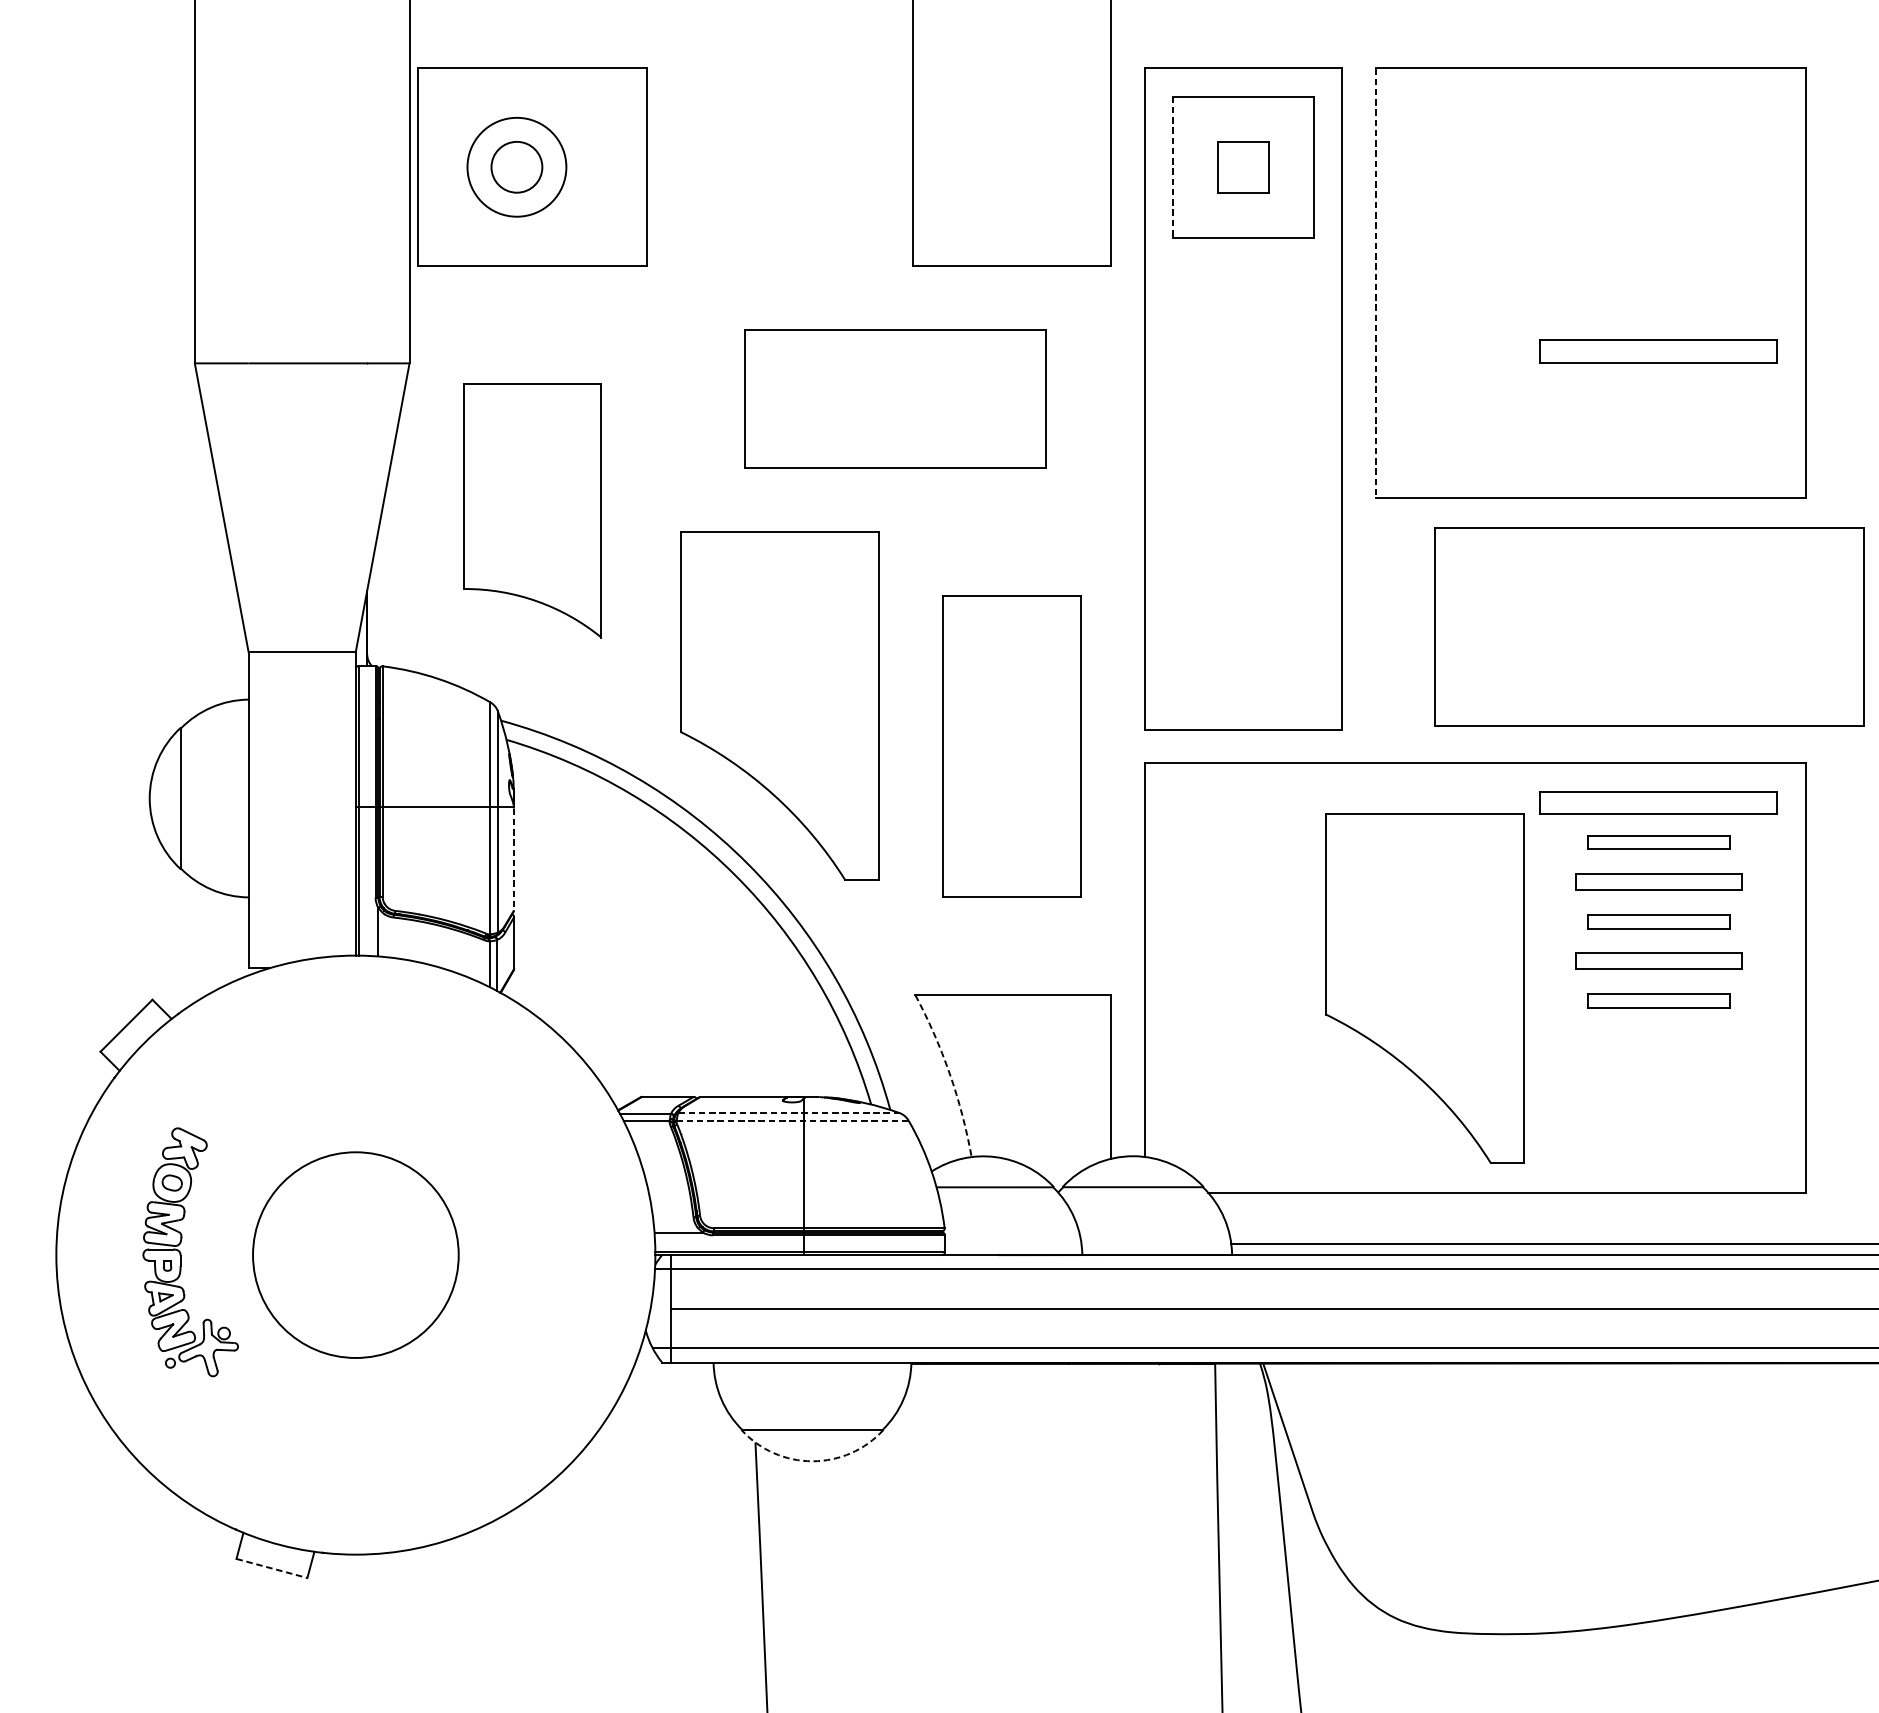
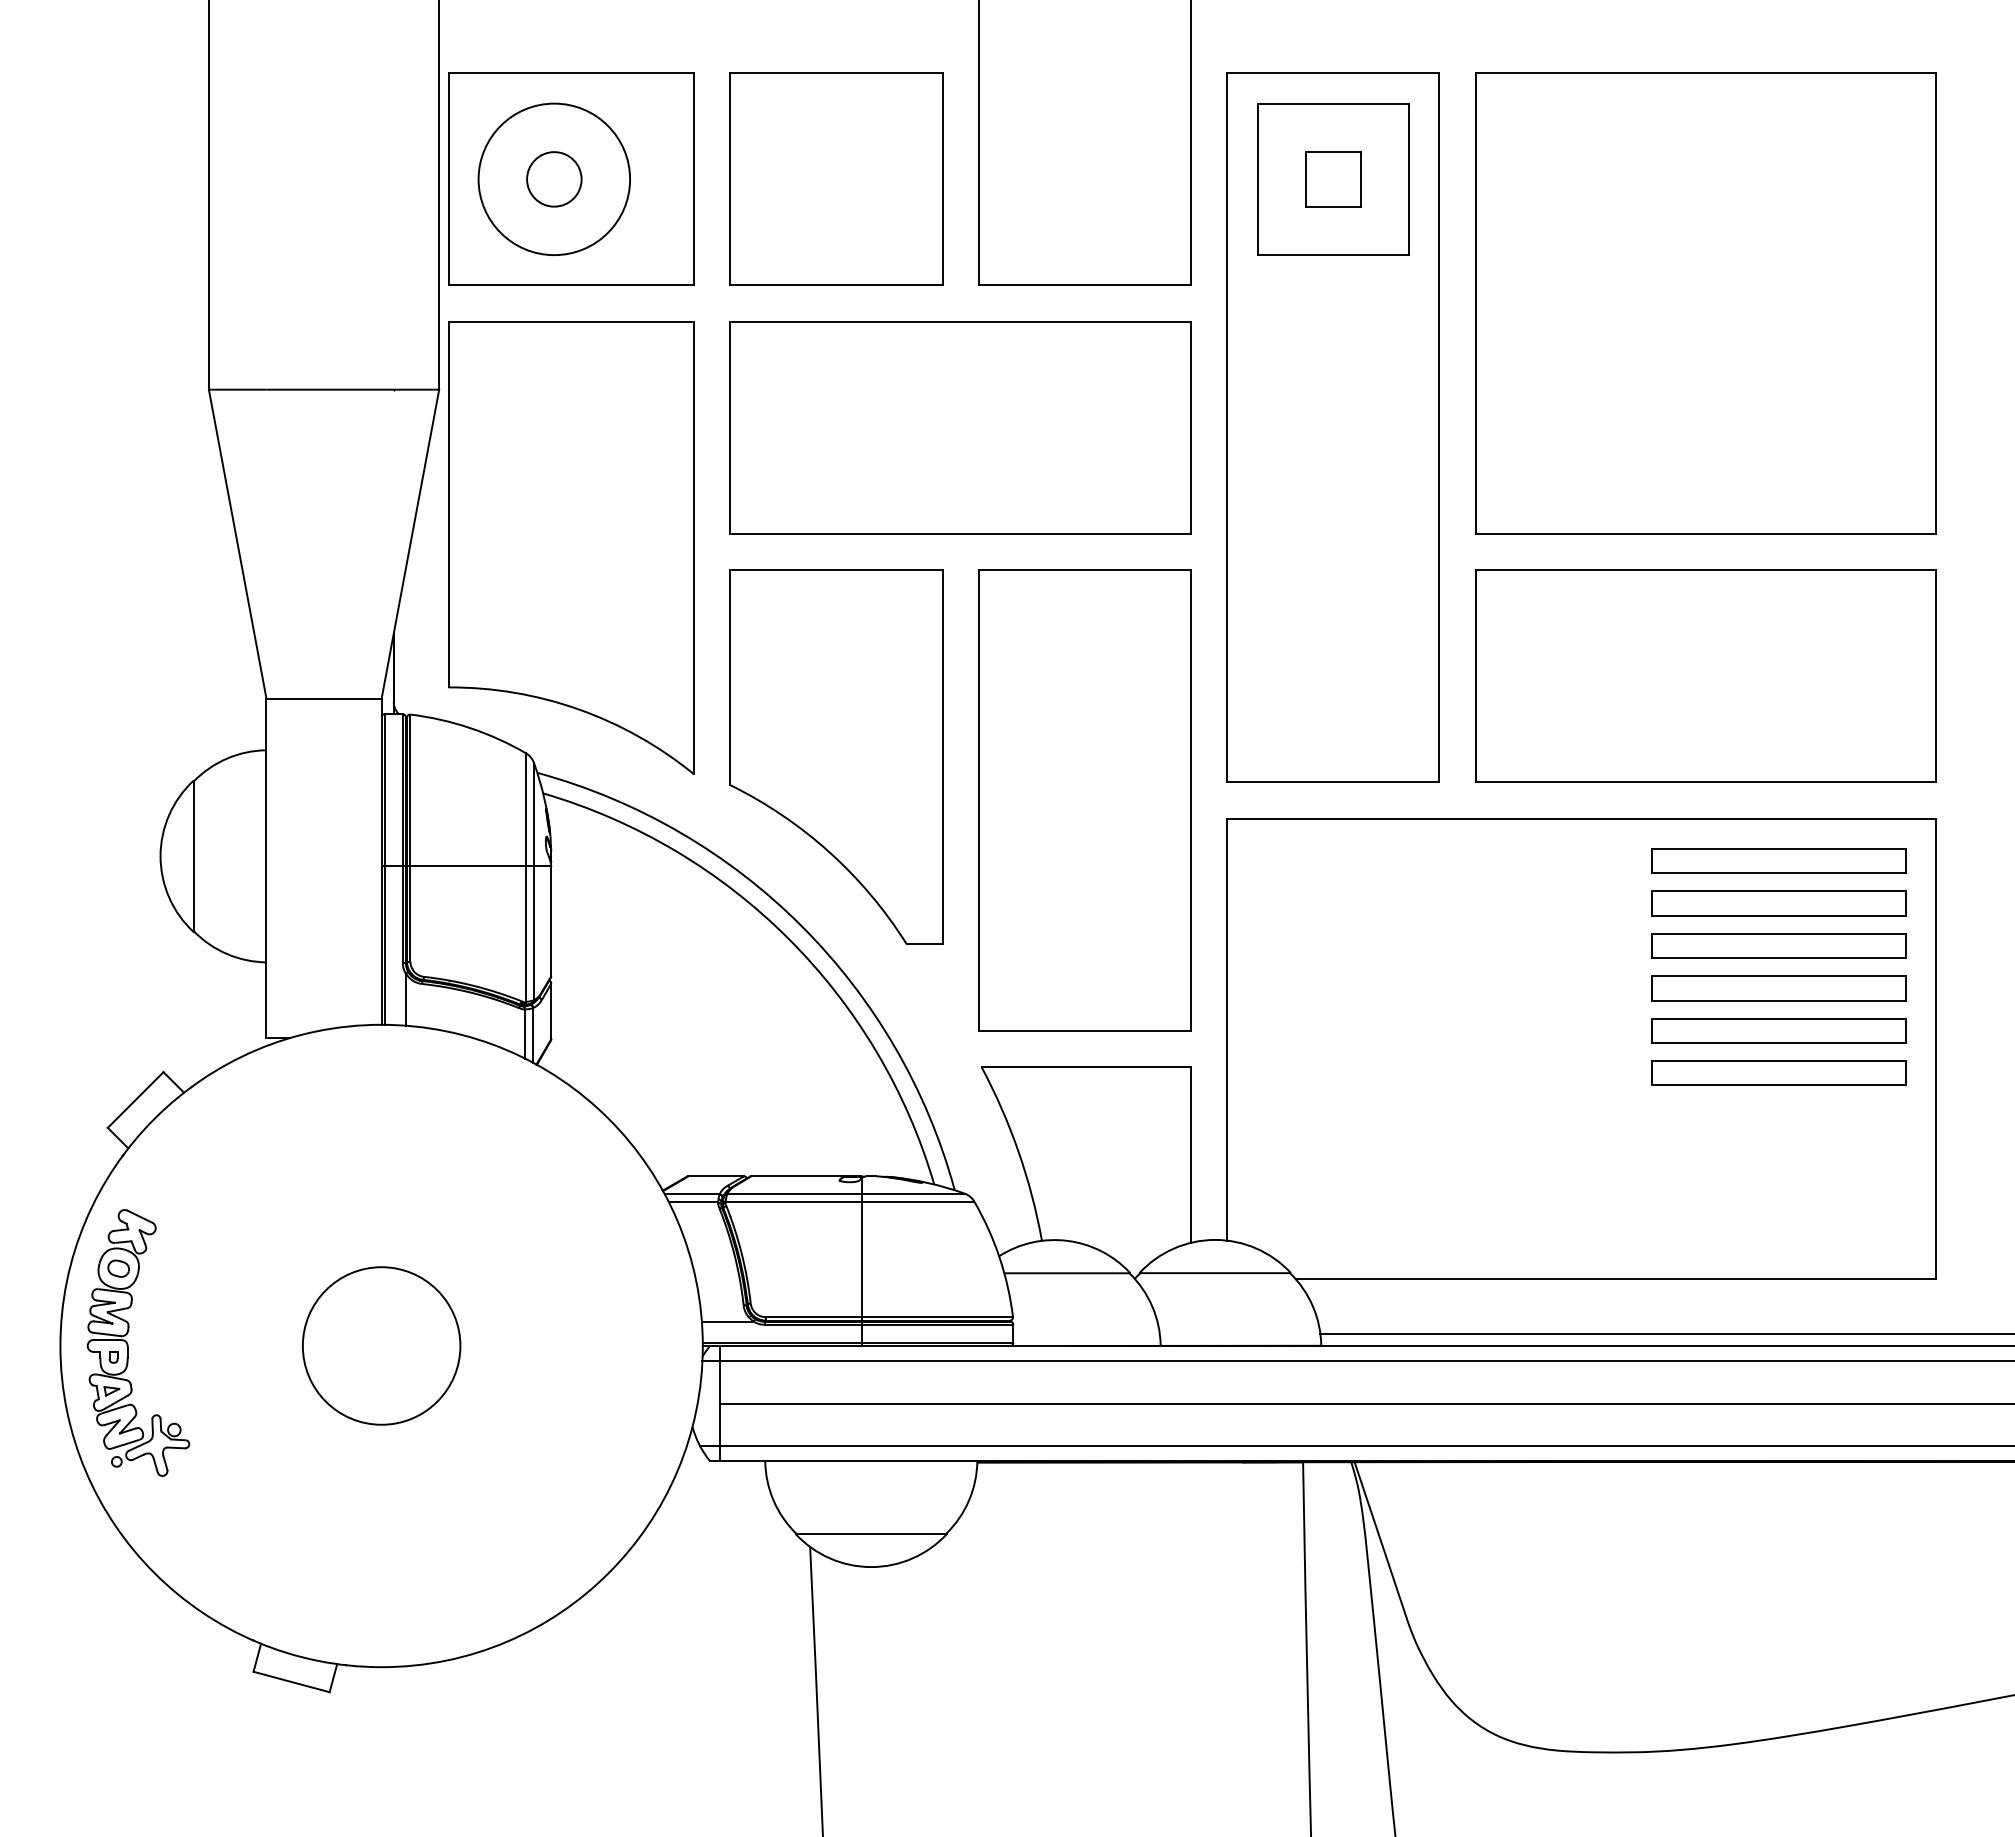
part: (780, 166) -> (836, 178), added
circle: (517, 167) -> (554, 179), size x1.43
line: (1172, 167) -> (1257, 179), dashed -> solid
line: (1375, 283) -> (1475, 304), dashed -> solid
part: (1658, 351) -> (1778, 376), removed
part: (895, 398) -> (960, 427), size x1.43
part: (532, 510) -> (571, 547), size x1.67
part: (1649, 626) -> (1705, 675), moved
part: (1011, 746) -> (1084, 800), size x1.43
part: (1658, 842) -> (1778, 903), size x1.67
line: (514, 859) -> (551, 921), dashed -> solid
part: (1658, 881) -> (1778, 945), size x1.43
part: (1658, 921) -> (1778, 988), size x1.67
part: (1658, 960) -> (1778, 1030), size x1.43
part: (1425, 987) -> (1528, 1059), removed
part: (1658, 1000) -> (1778, 1072), size x1.67
arc: (949, 1073) -> (1018, 1151), dashed -> solid
line: (789, 1112) -> (846, 1193), dashed -> solid
line: (792, 1120) -> (849, 1201), dashed -> solid
part: (181, 1253) -> (128, 1344), moved
circle: (355, 1254) -> (381, 1345), size x0.71
arc: (812, 1461) -> (871, 1567), dashed -> solid
line: (272, 1568) -> (292, 1682), dashed -> solid

